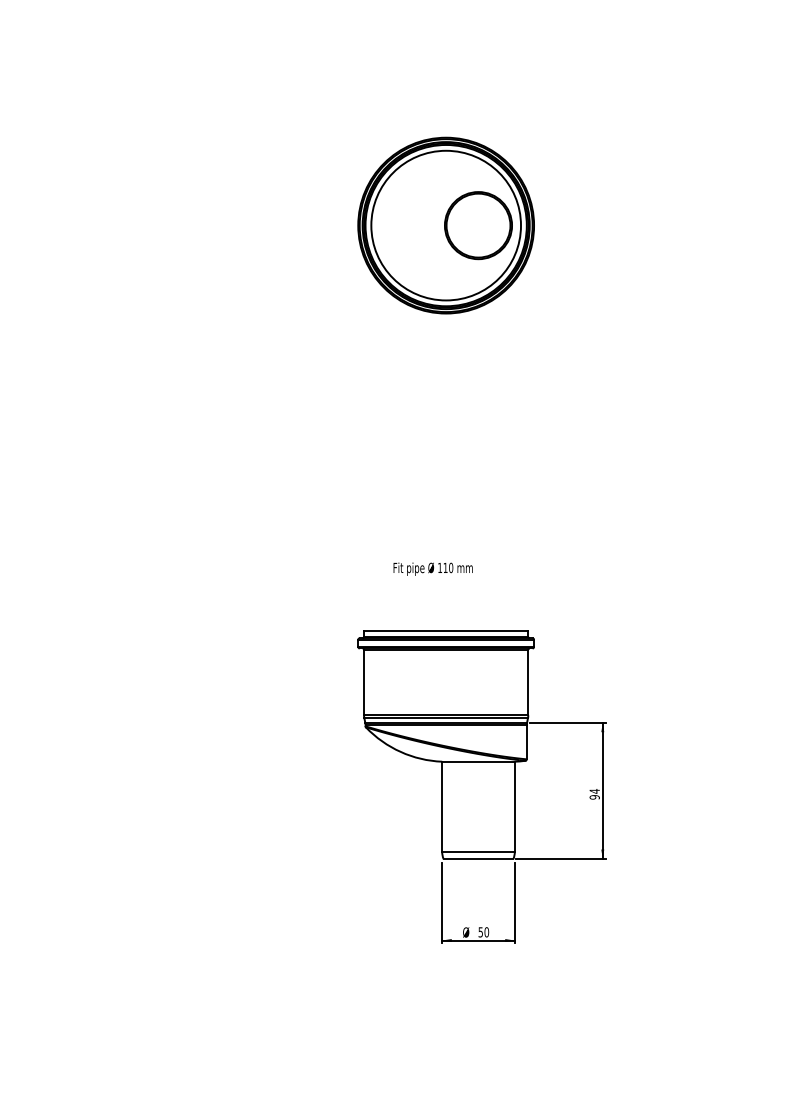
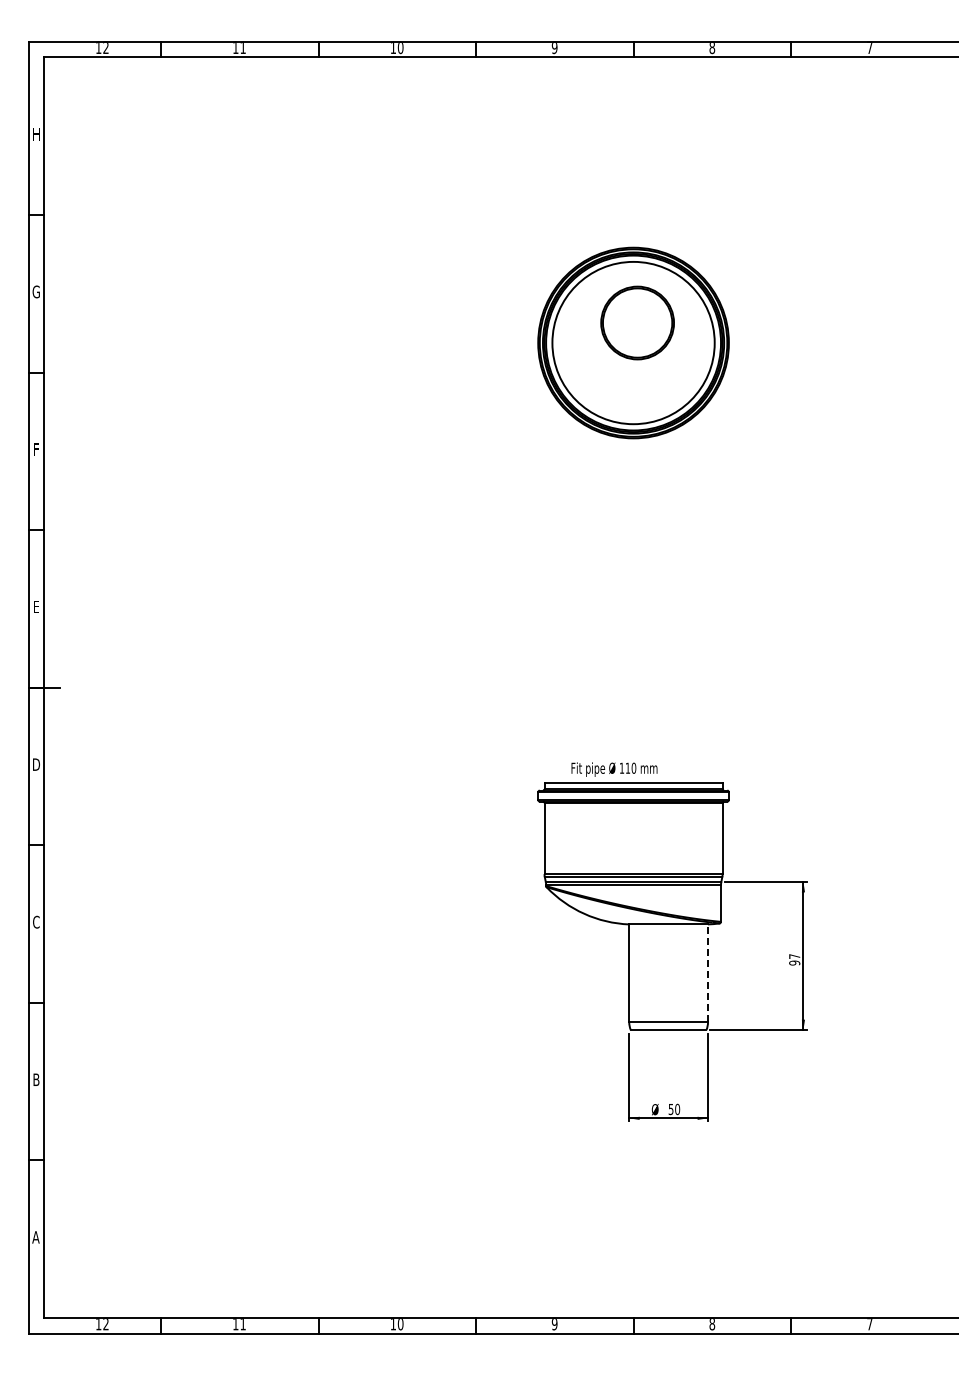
part: (478, 225) -> (637, 322), moved
text: (433, 569) -> (614, 769), moved
text: (594, 791) -> (794, 956), 94 -> 97
line: (515, 806) -> (708, 973), solid -> dashed

